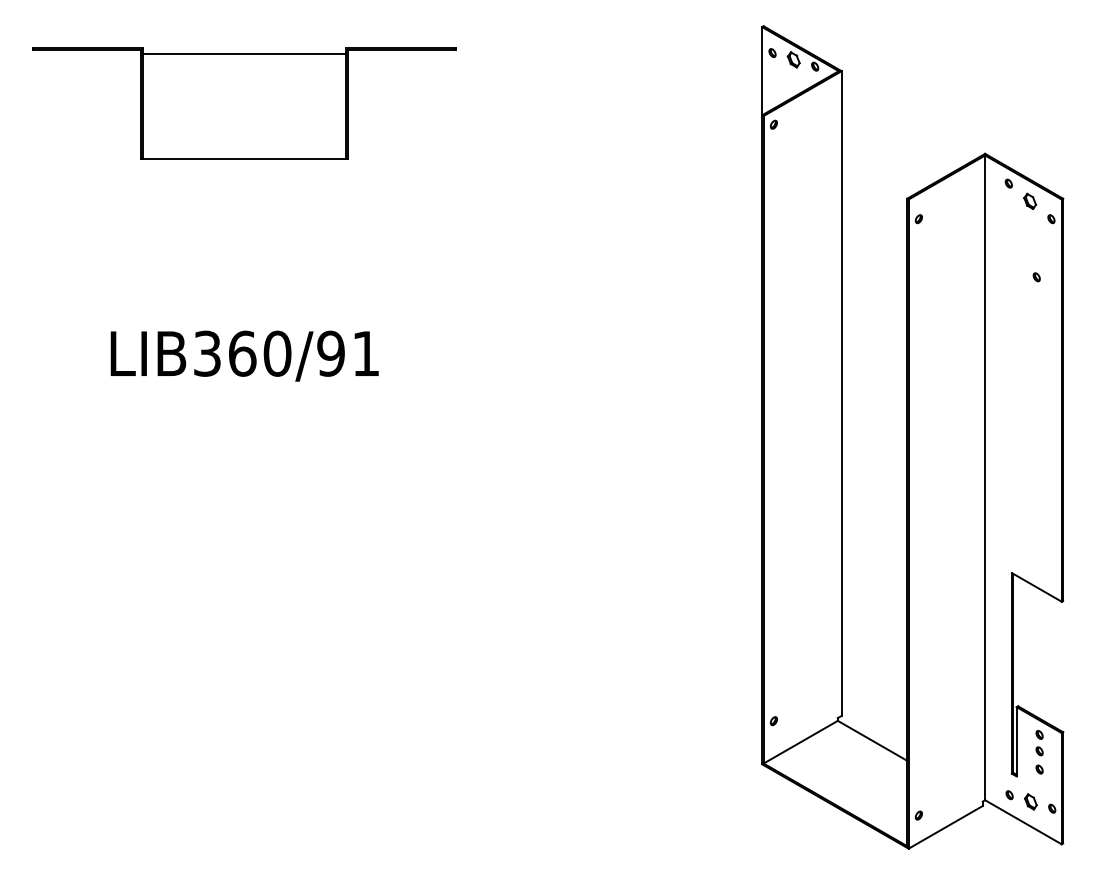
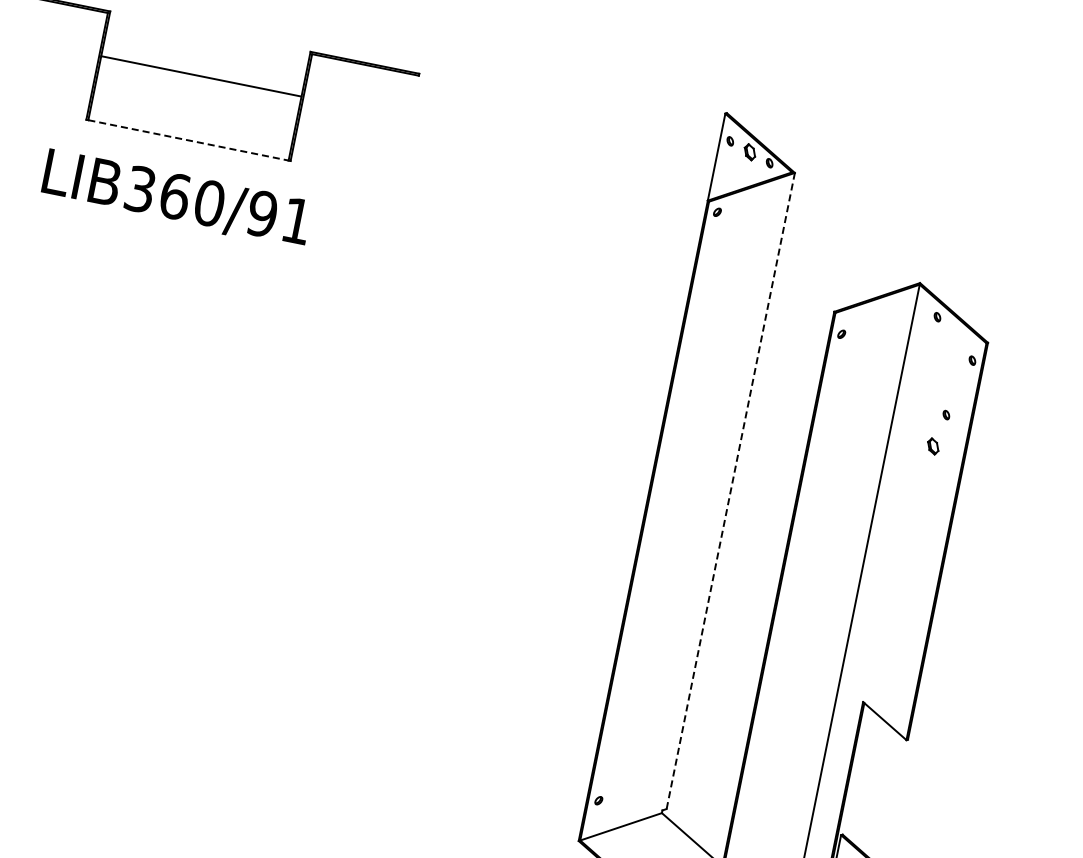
line: (244, 53) -> (201, 76), moved
line: (244, 158) -> (188, 140), solid -> dashed
part: (1030, 201) -> (933, 446), moved
text: (244, 355) -> (176, 198), moved
line: (841, 393) -> (730, 490), solid -> dashed

